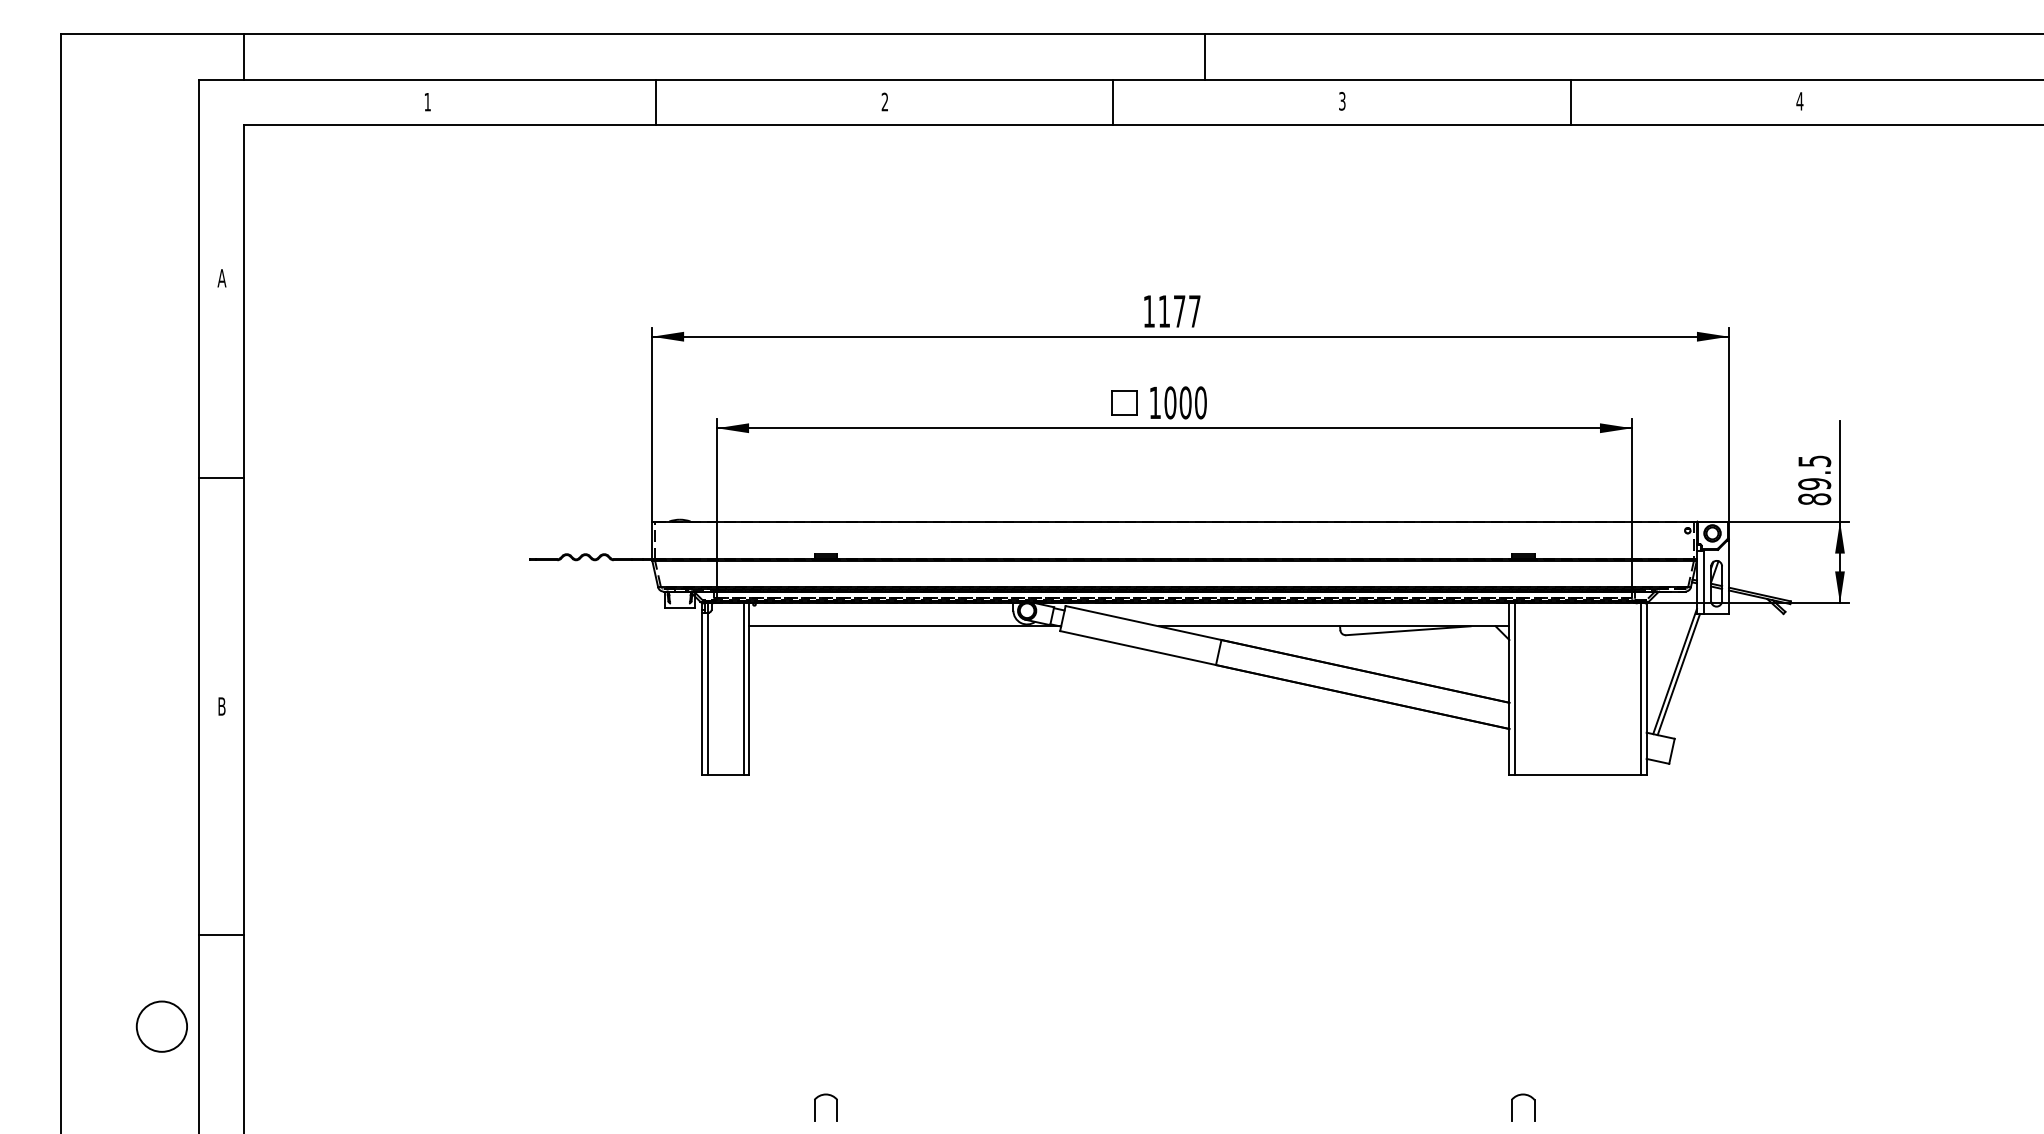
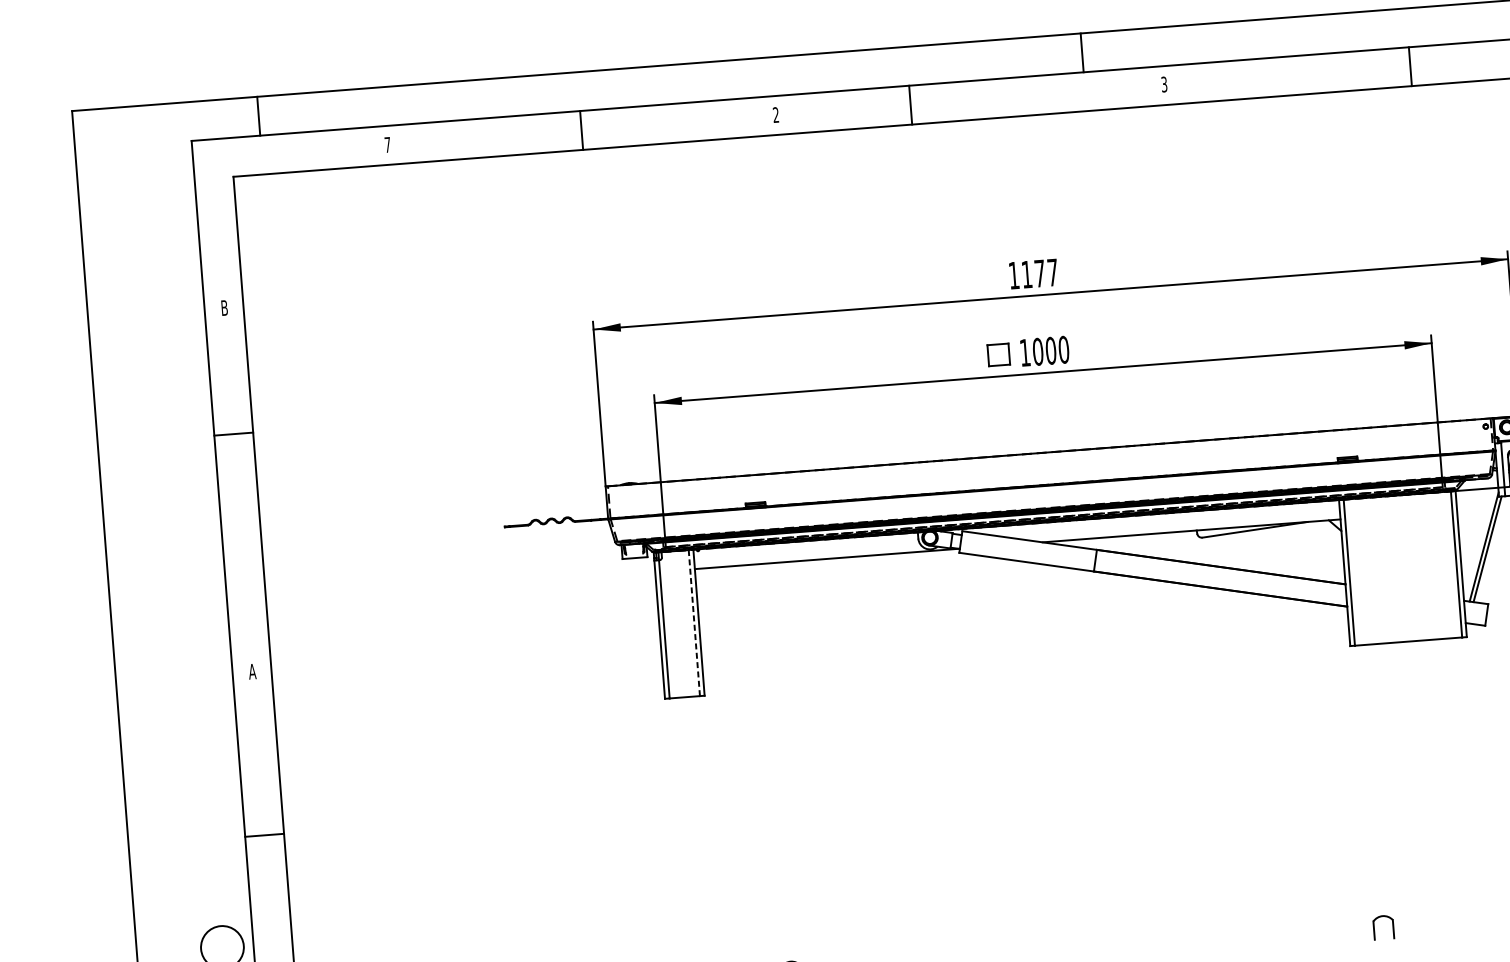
line: (244, 56) -> (258, 115), moved
line: (1204, 56) -> (1081, 52), moved
text: (427, 102) -> (387, 145), 1 -> 7
line: (1113, 102) -> (910, 105), moved
line: (1570, 102) -> (1409, 66), moved
text: (221, 278) -> (224, 308), A -> B
line: (221, 477) -> (233, 433), moved
line: (743, 688) -> (694, 622), solid -> dashed
text: (221, 706) -> (252, 671), B -> A
line: (221, 935) -> (264, 835), moved

